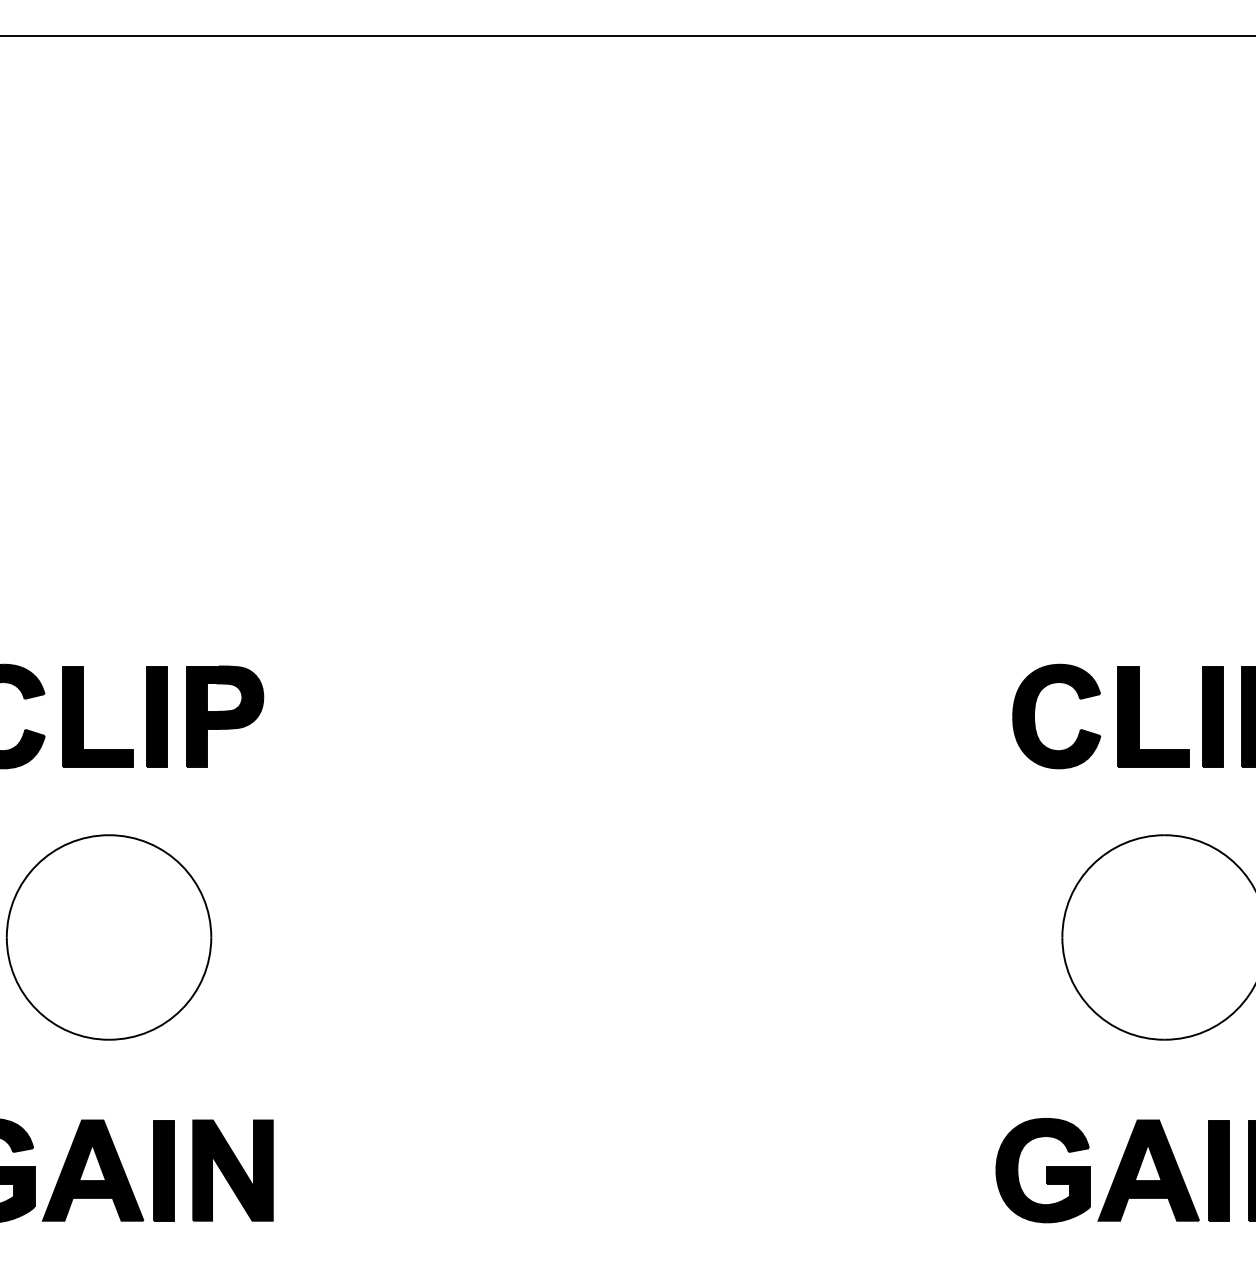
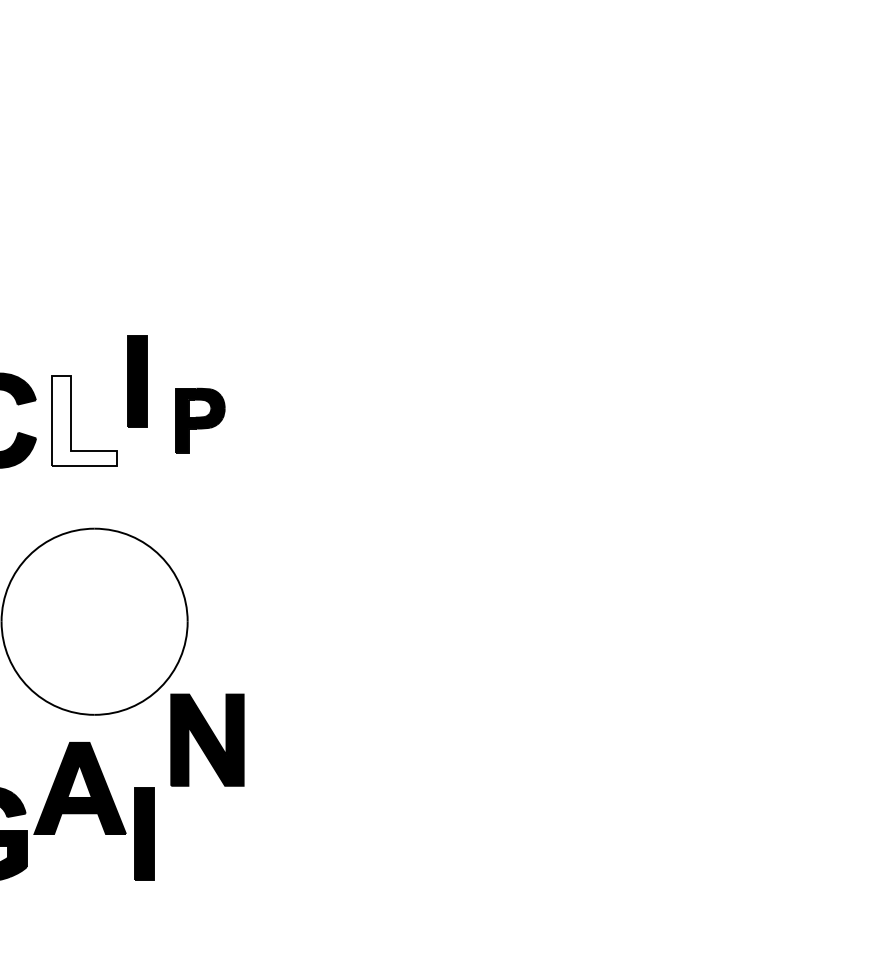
fill: (97, 716) -> (84, 420), removed
part: (156, 716) -> (136, 381), moved
part: (225, 716) -> (200, 420), size x0.7
part: (92, 1170) -> (79, 788), moved
part: (232, 1170) -> (206, 740), moved

